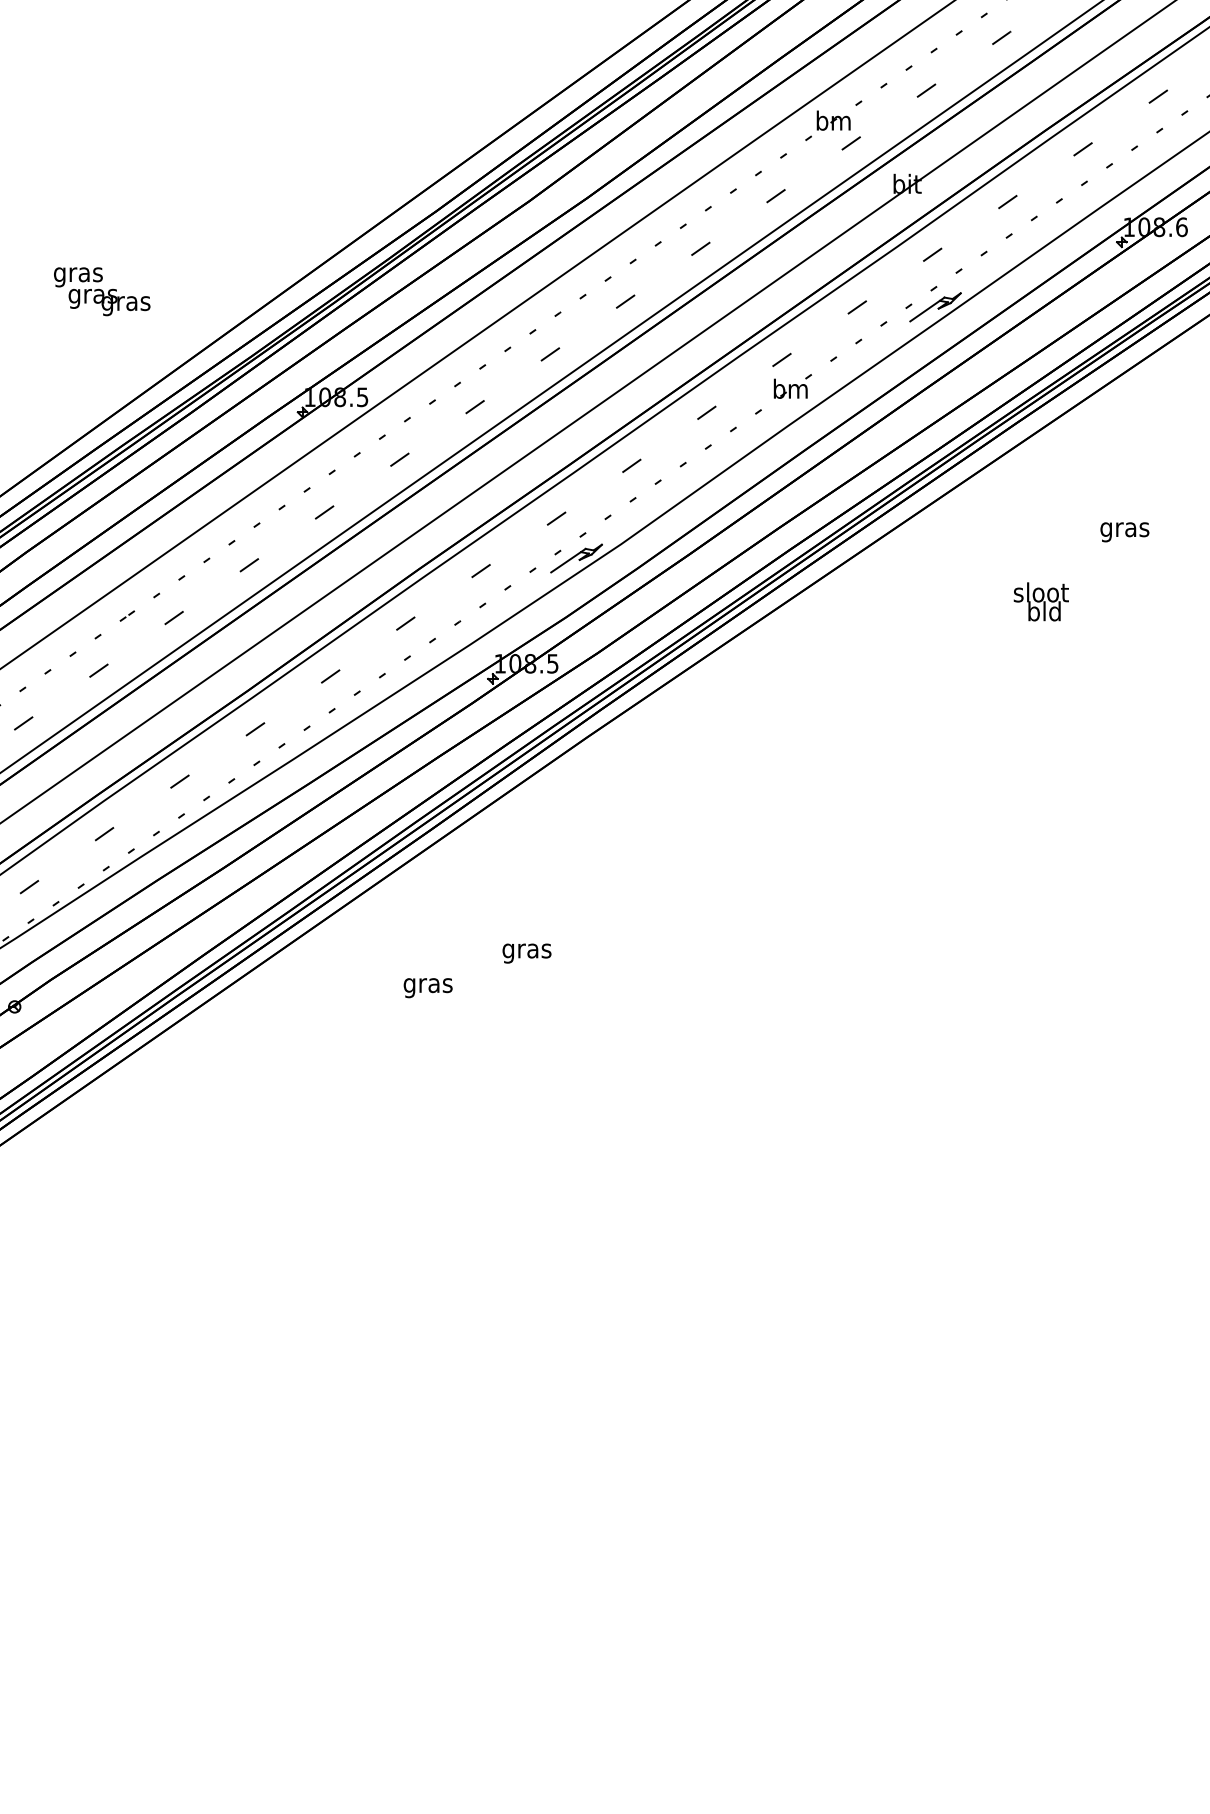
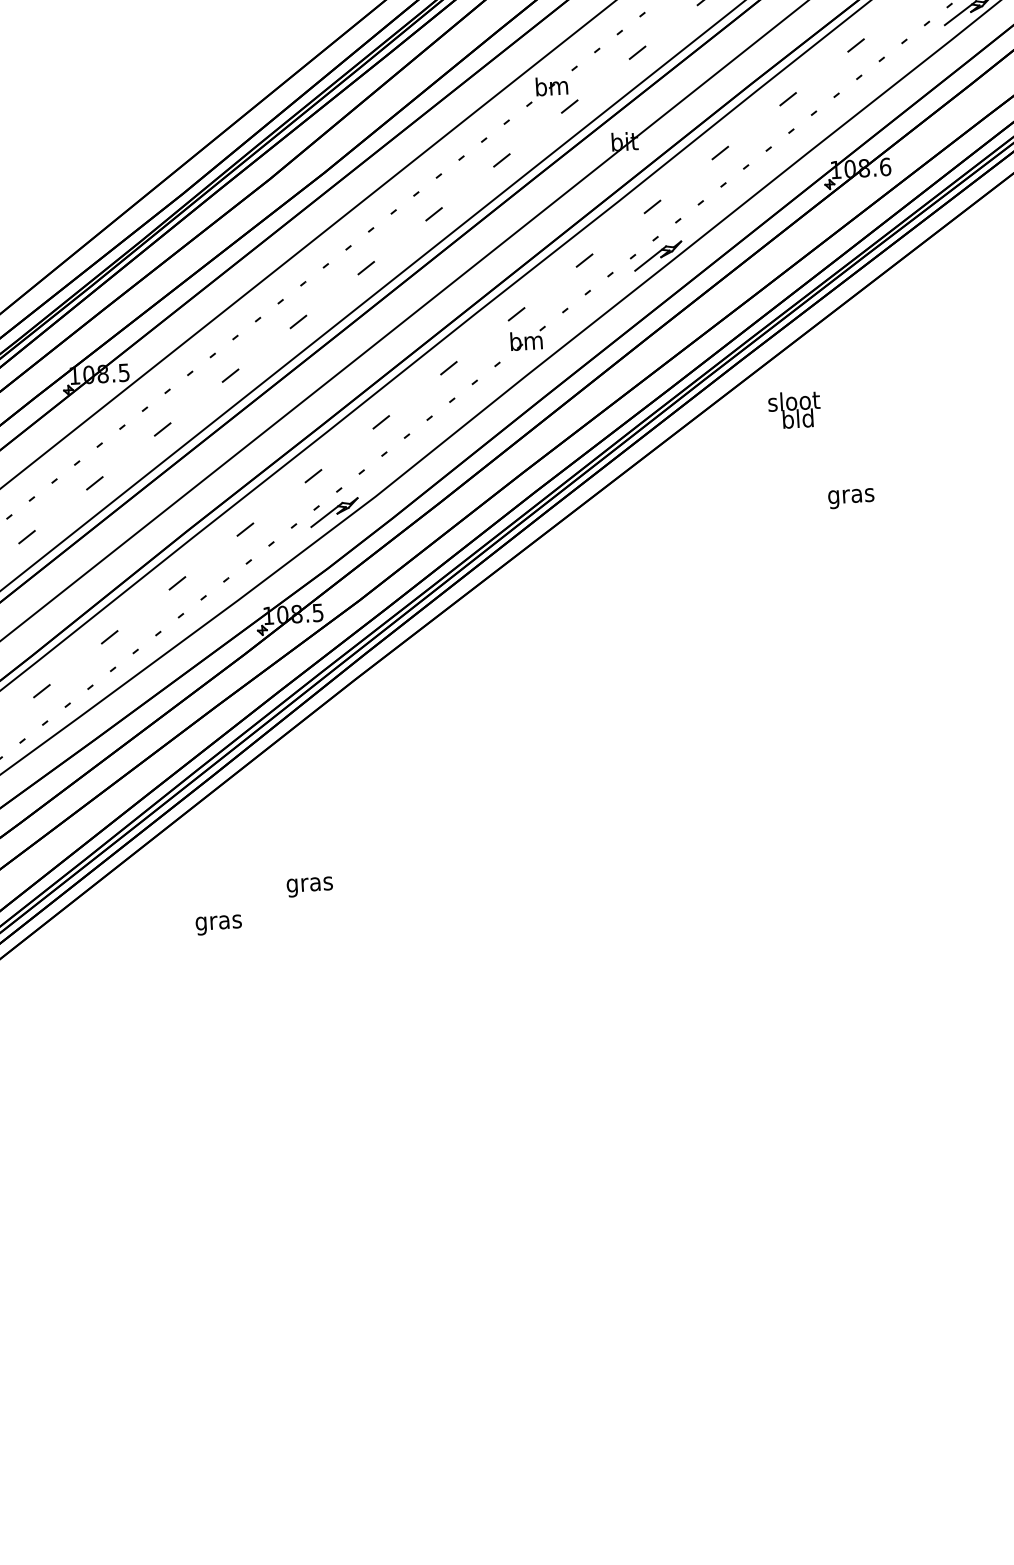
text: (1124, 532) -> (851, 498), moved
text: (1040, 601) -> (793, 409), moved

